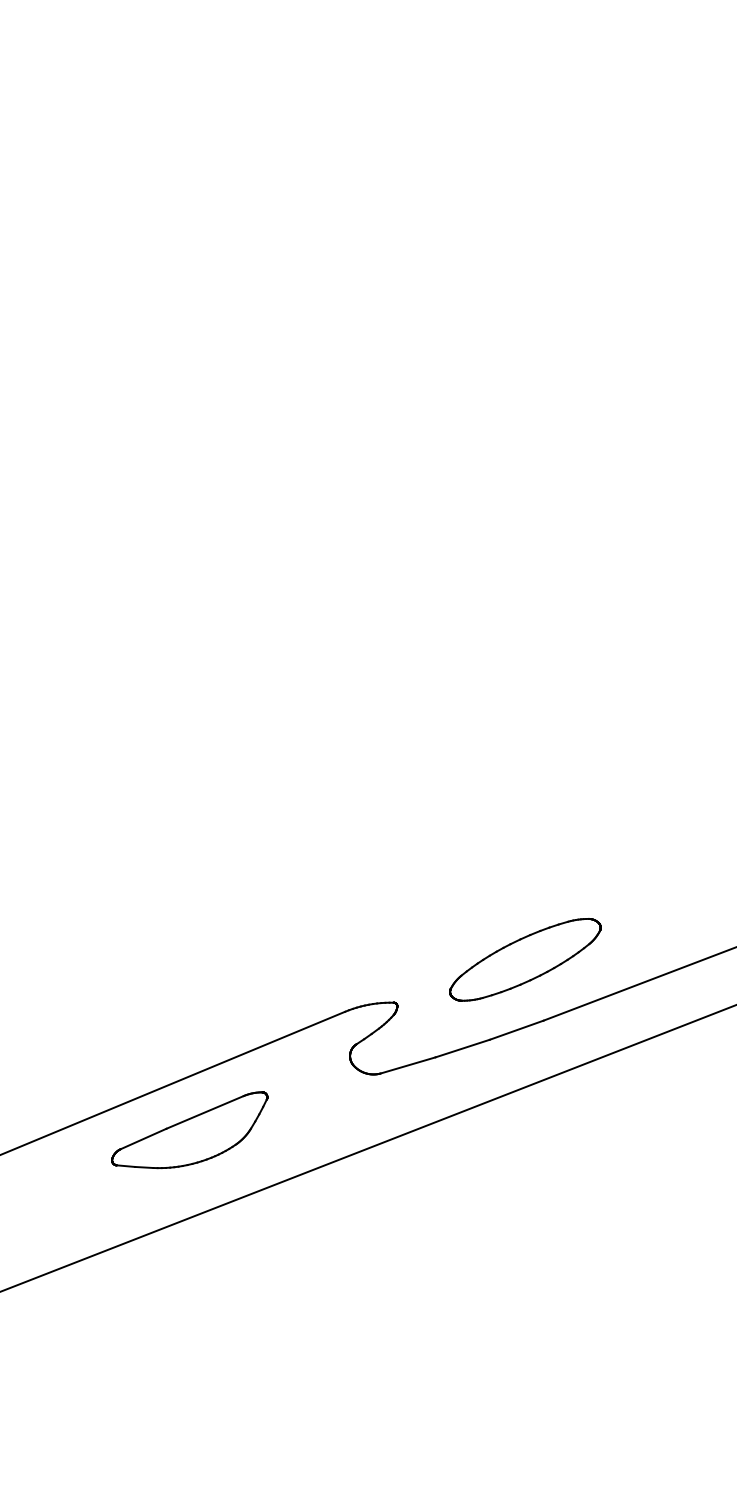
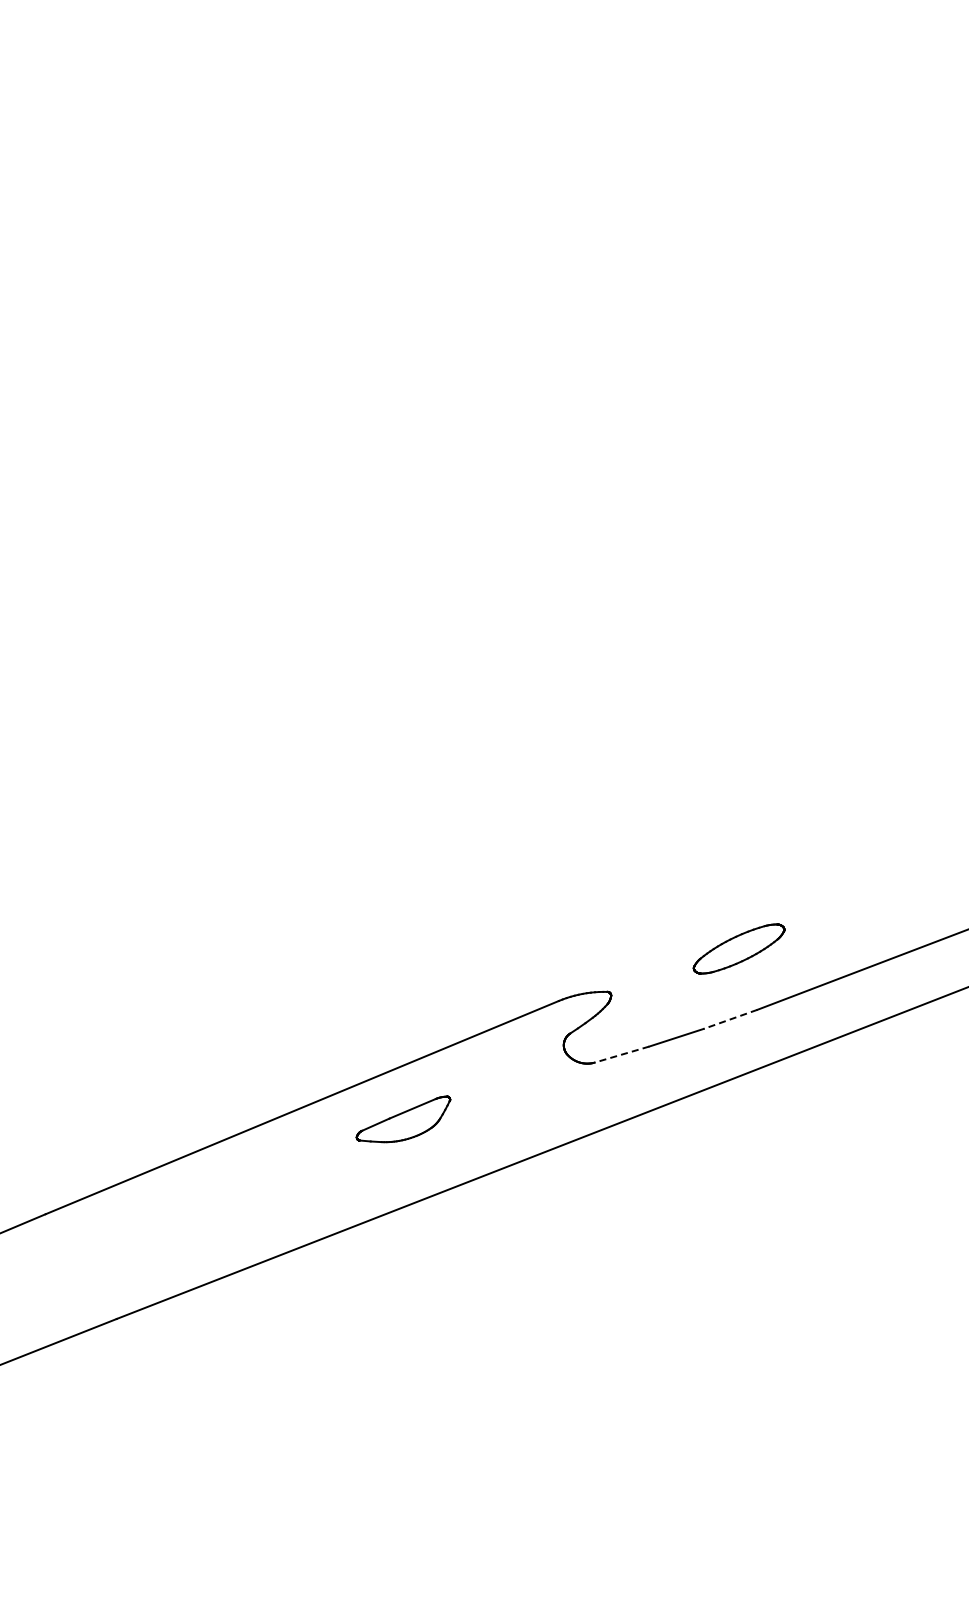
part: (524, 959) -> (738, 948), size x0.6
line: (516, 1030) -> (730, 1019), solid -> dashed
line: (407, 1065) -> (621, 1054), solid -> dashed
part: (189, 1130) -> (403, 1119), size x0.6

